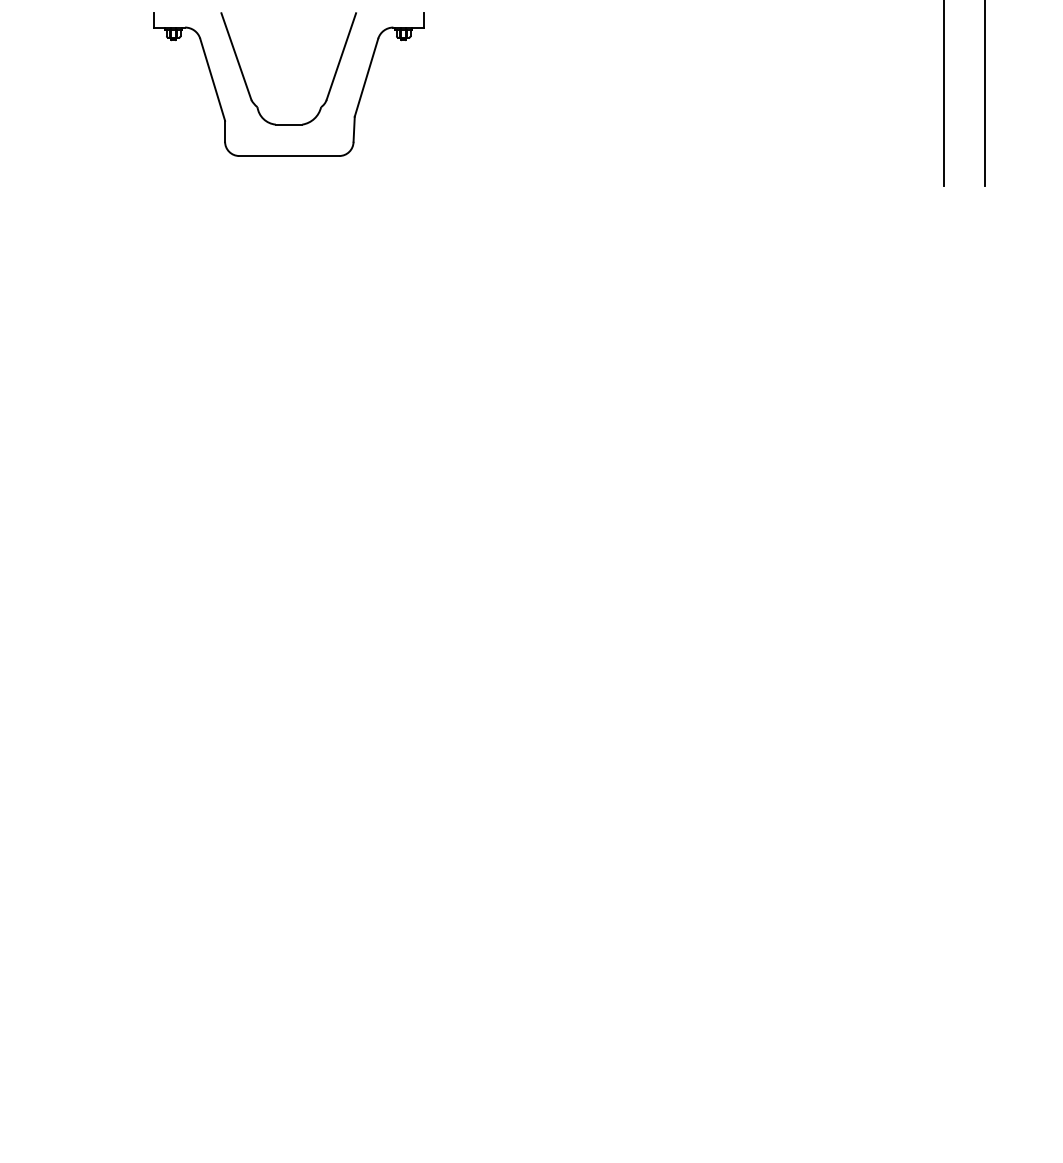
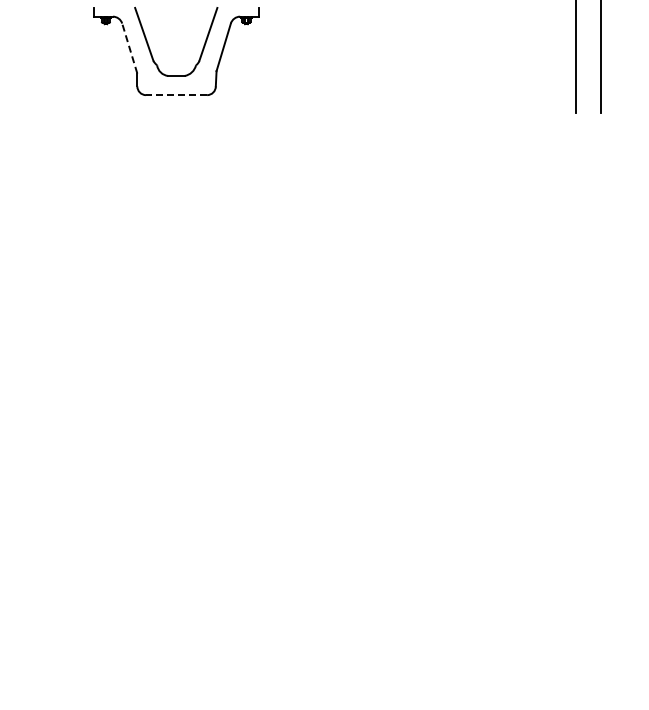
line: (212, 79) -> (129, 48), solid -> dashed
line: (289, 156) -> (176, 95), solid -> dashed

